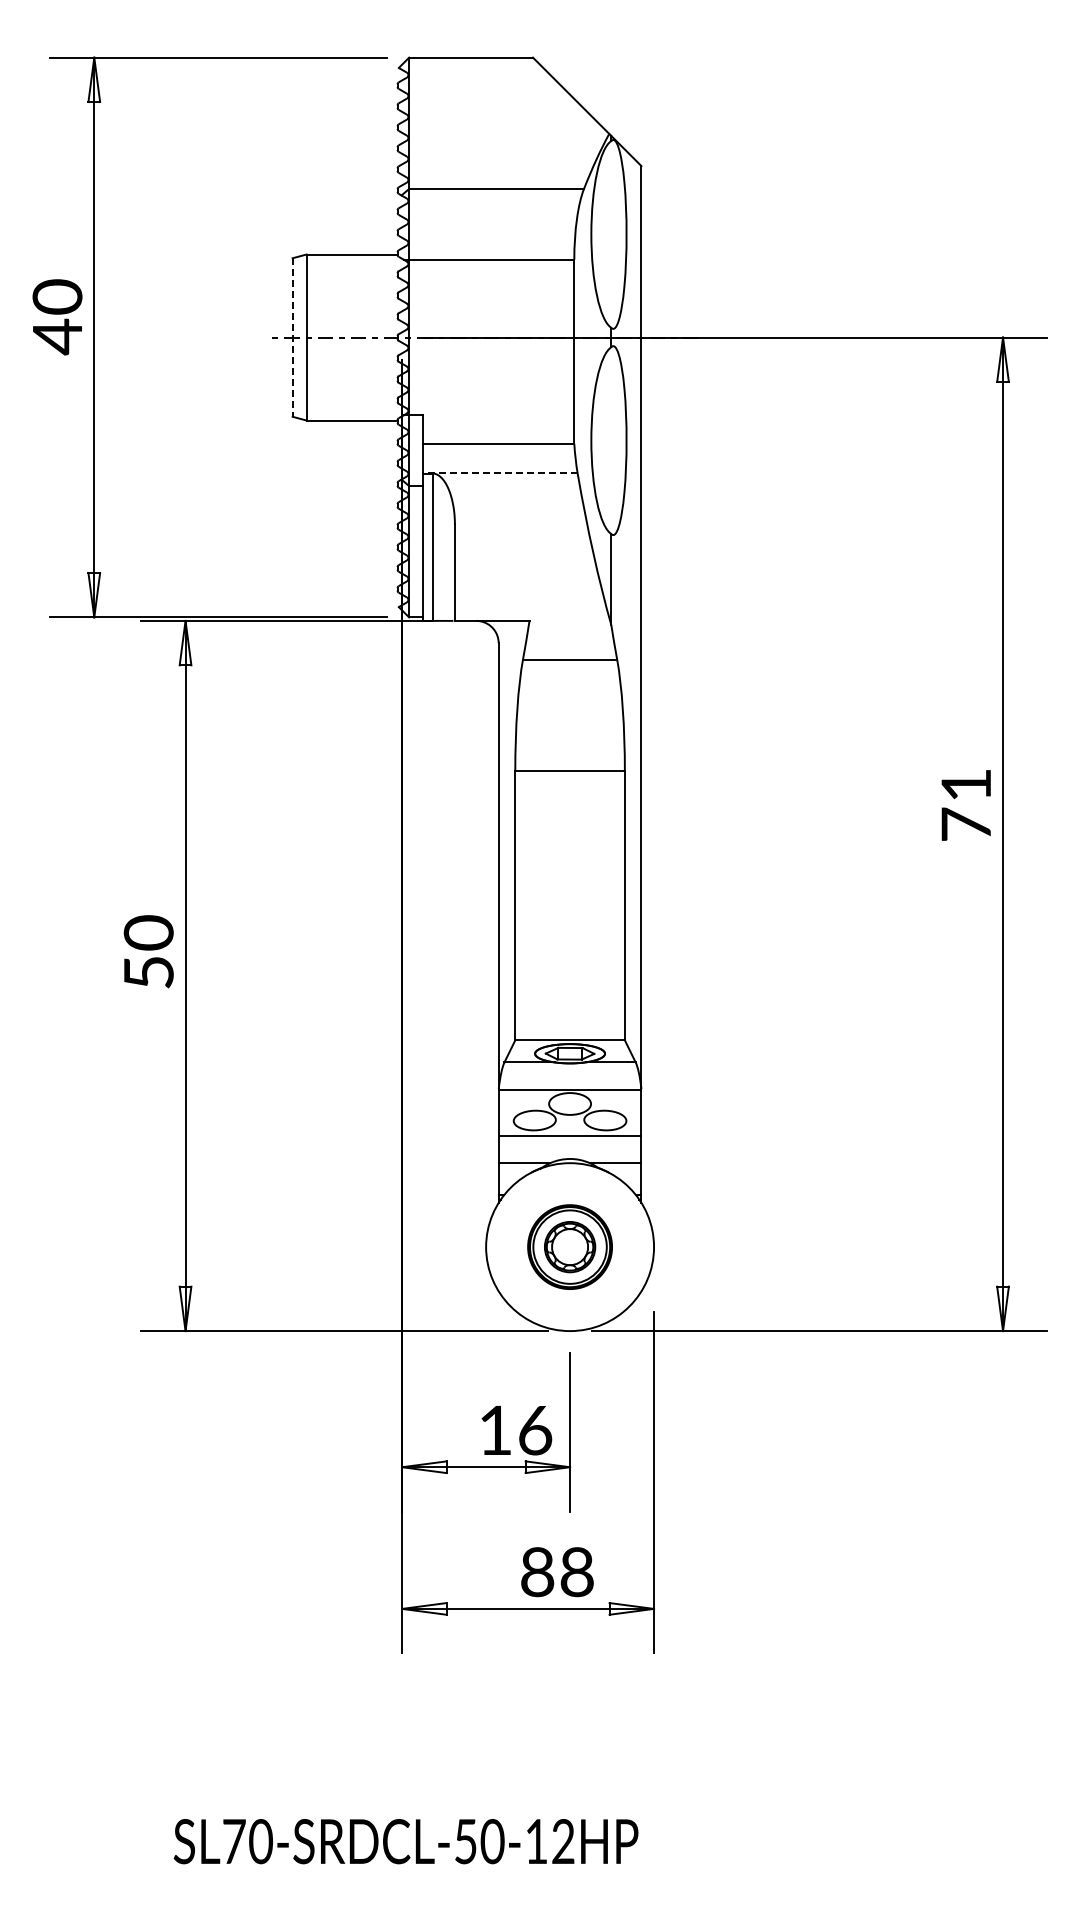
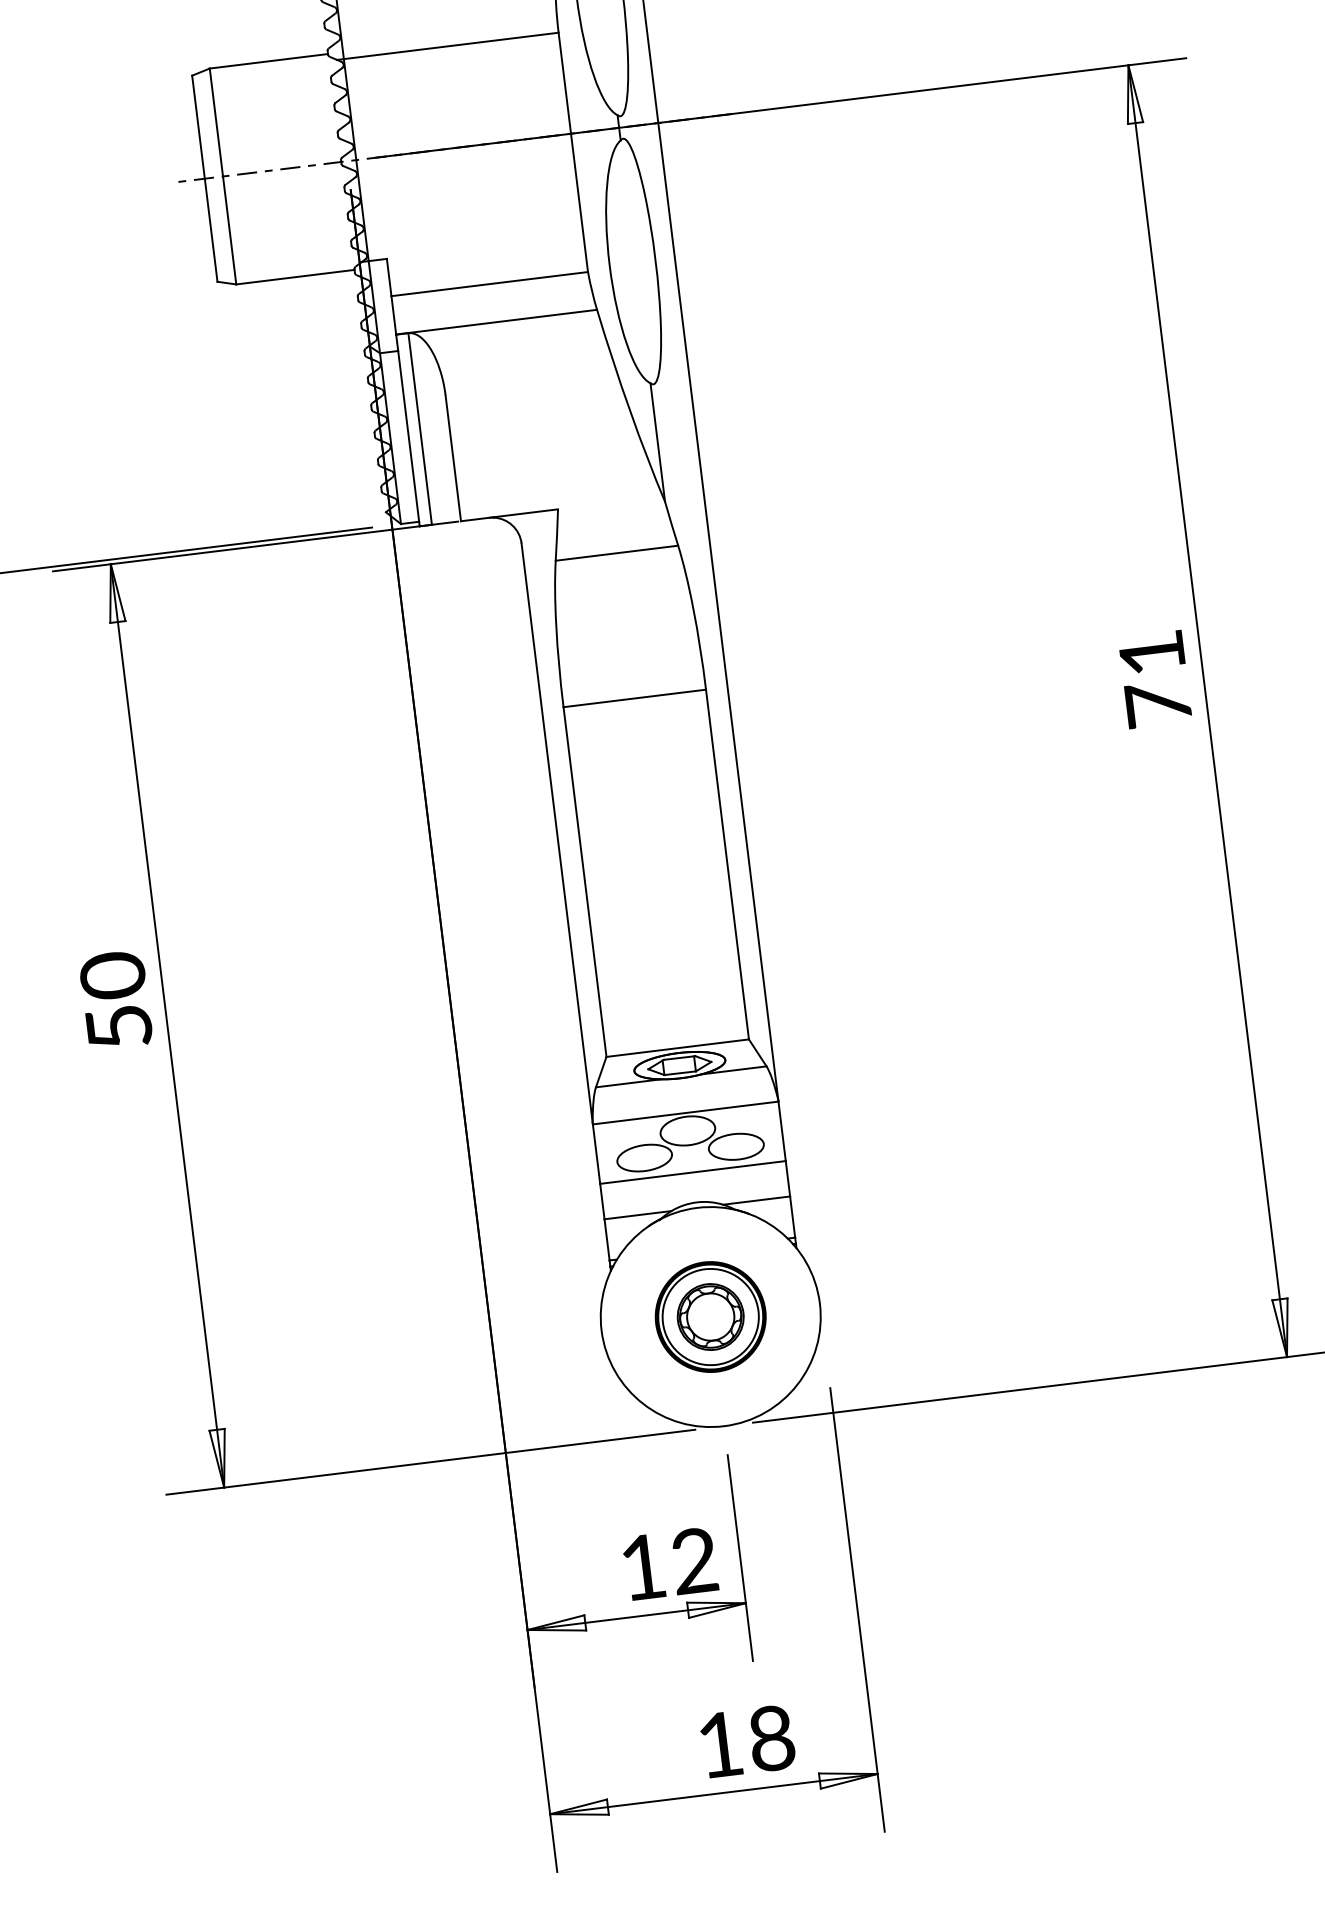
line: (292, 338) -> (204, 180), dashed -> solid
line: (499, 473) -> (495, 322), dashed -> solid
text: (535, 1430) -> (695, 1560), 16 -> 12
text: (537, 1572) -> (720, 1745), 88 -> 18

